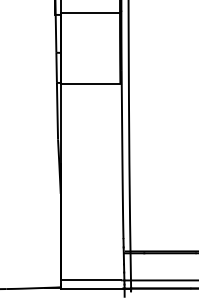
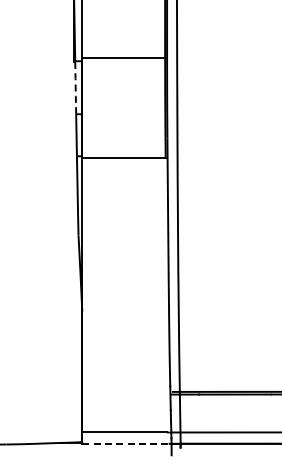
line: (55, 33) -> (75, 87), solid -> dashed
line: (91, 288) -> (125, 443), solid -> dashed

